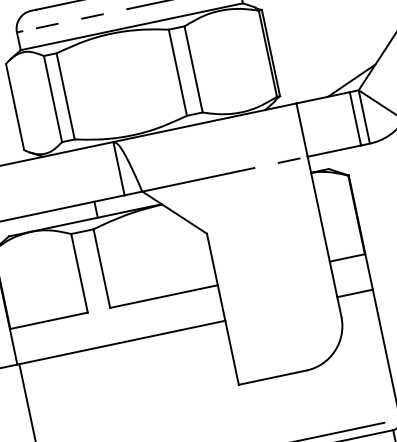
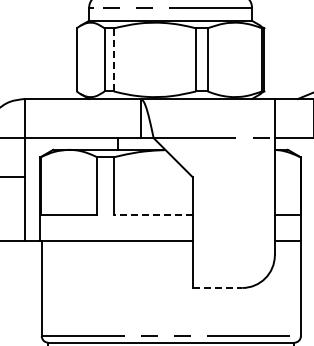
line: (65, 95) -> (113, 59), solid -> dashed
line: (162, 296) -> (152, 214), solid -> dashed
line: (272, 377) -> (217, 287), solid -> dashed

